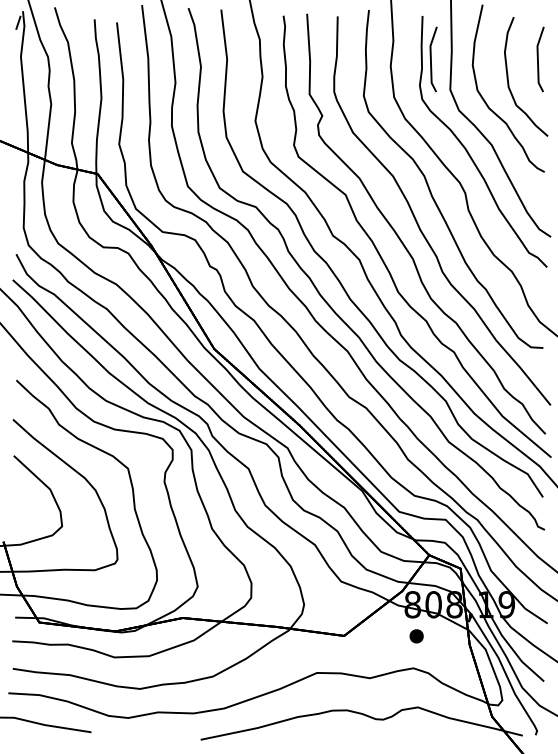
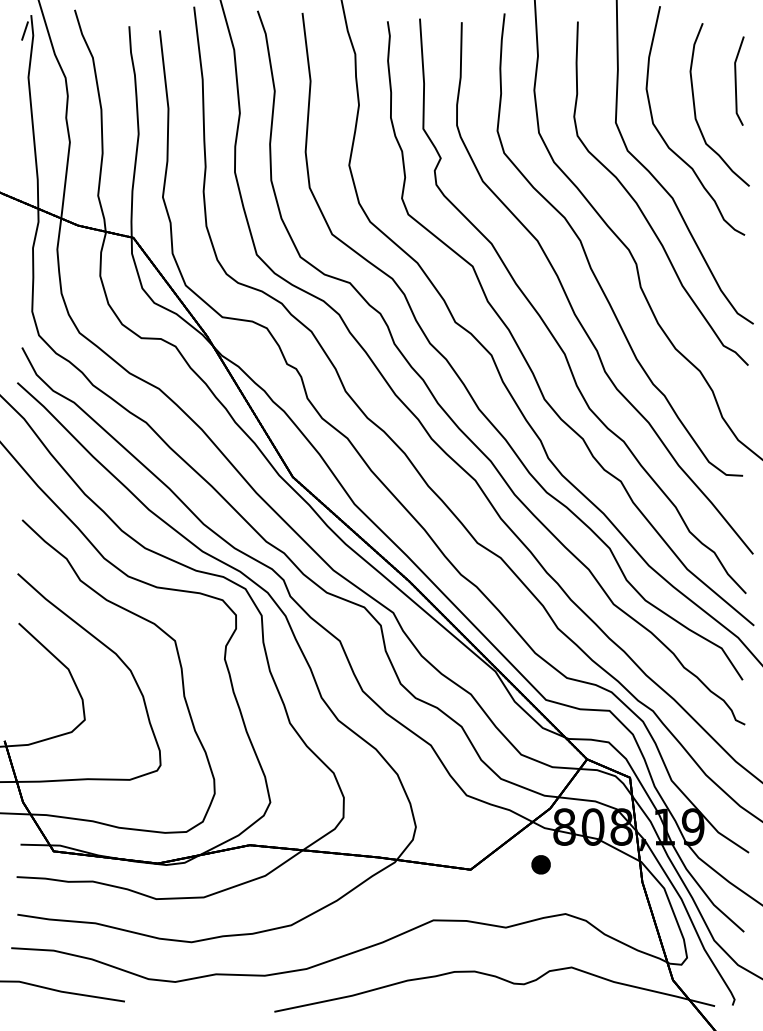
part: (433, 59) -> (592, 81), removed
part: (416, 636) -> (540, 865), moved

